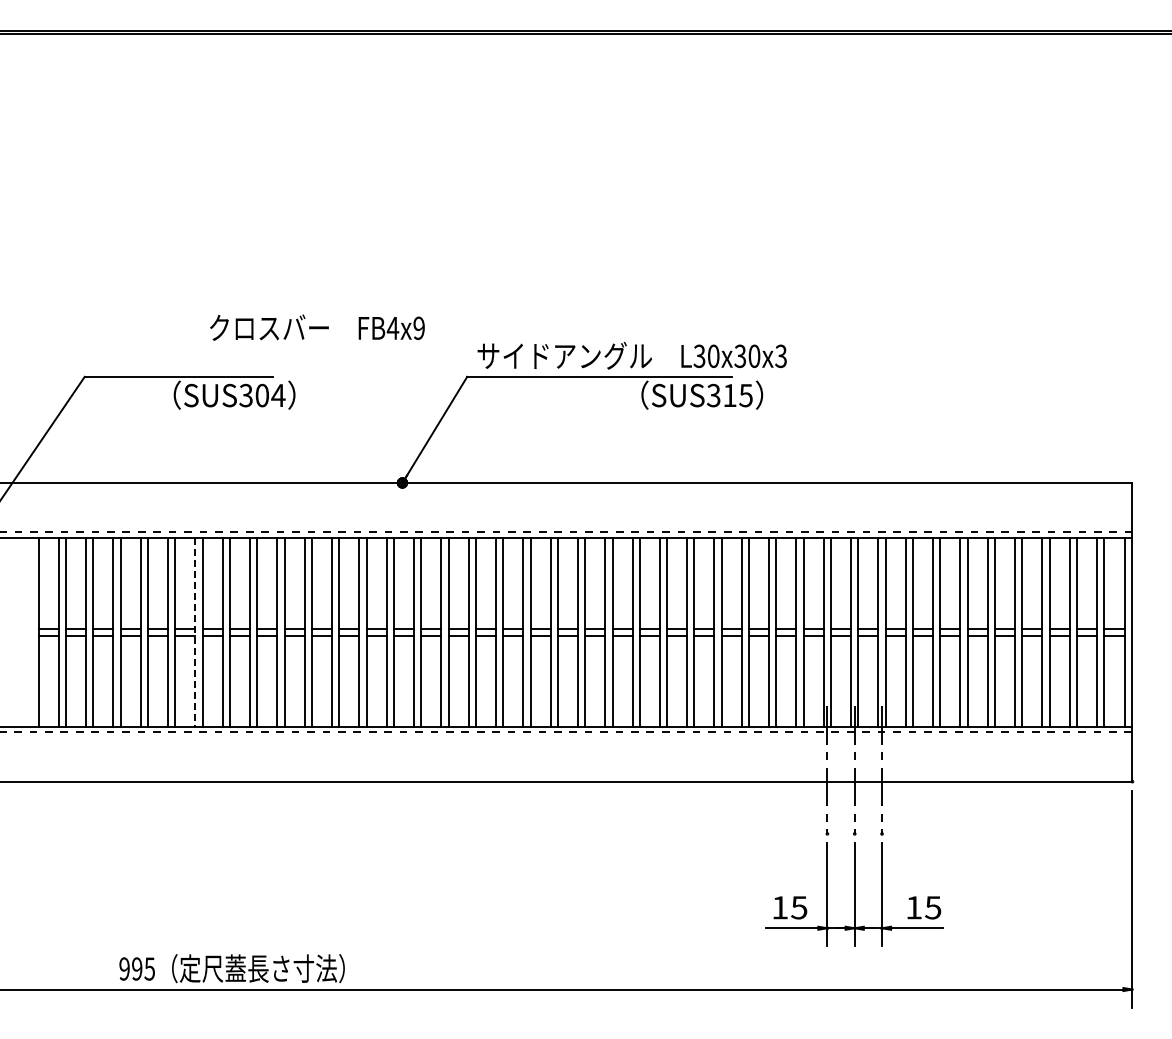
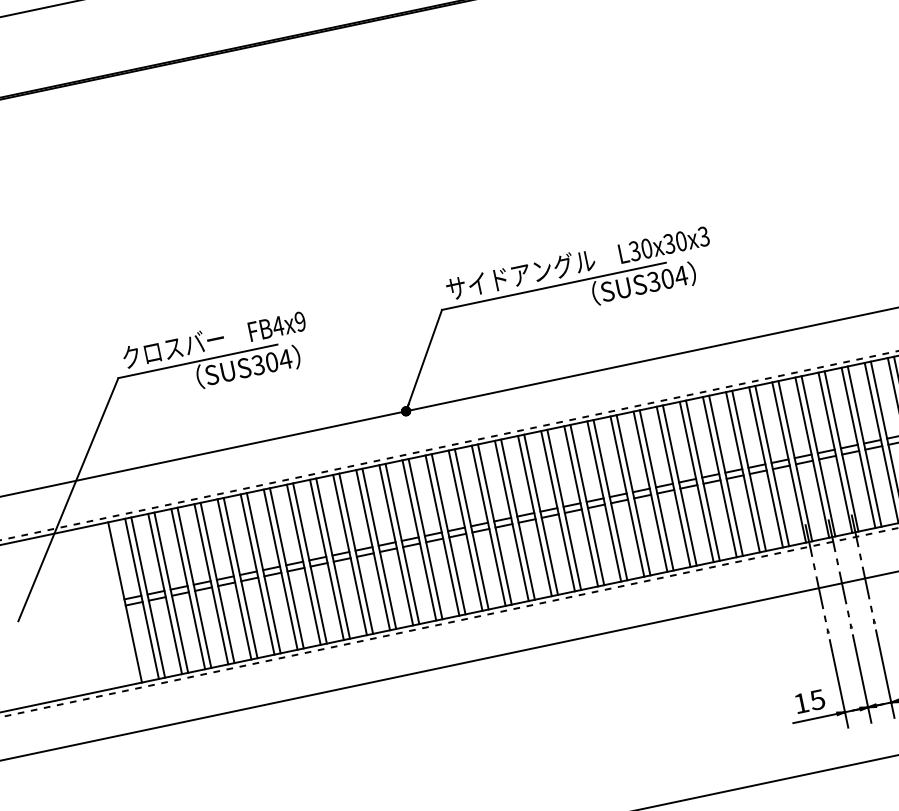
text: (317, 327) -> (214, 339), moved
text: (738, 395) -> (674, 277), SUS315 -> SUS304
line: (195, 632) -> (257, 574), dashed -> solid

